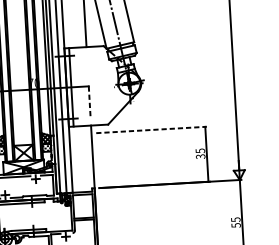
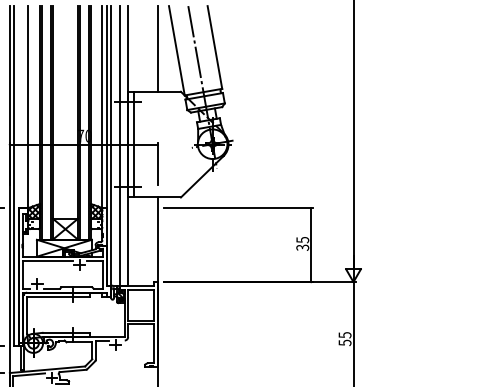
line: (89, 100) -> (157, 163), dashed -> solid
line: (151, 130) -> (238, 208), dashed -> solid

